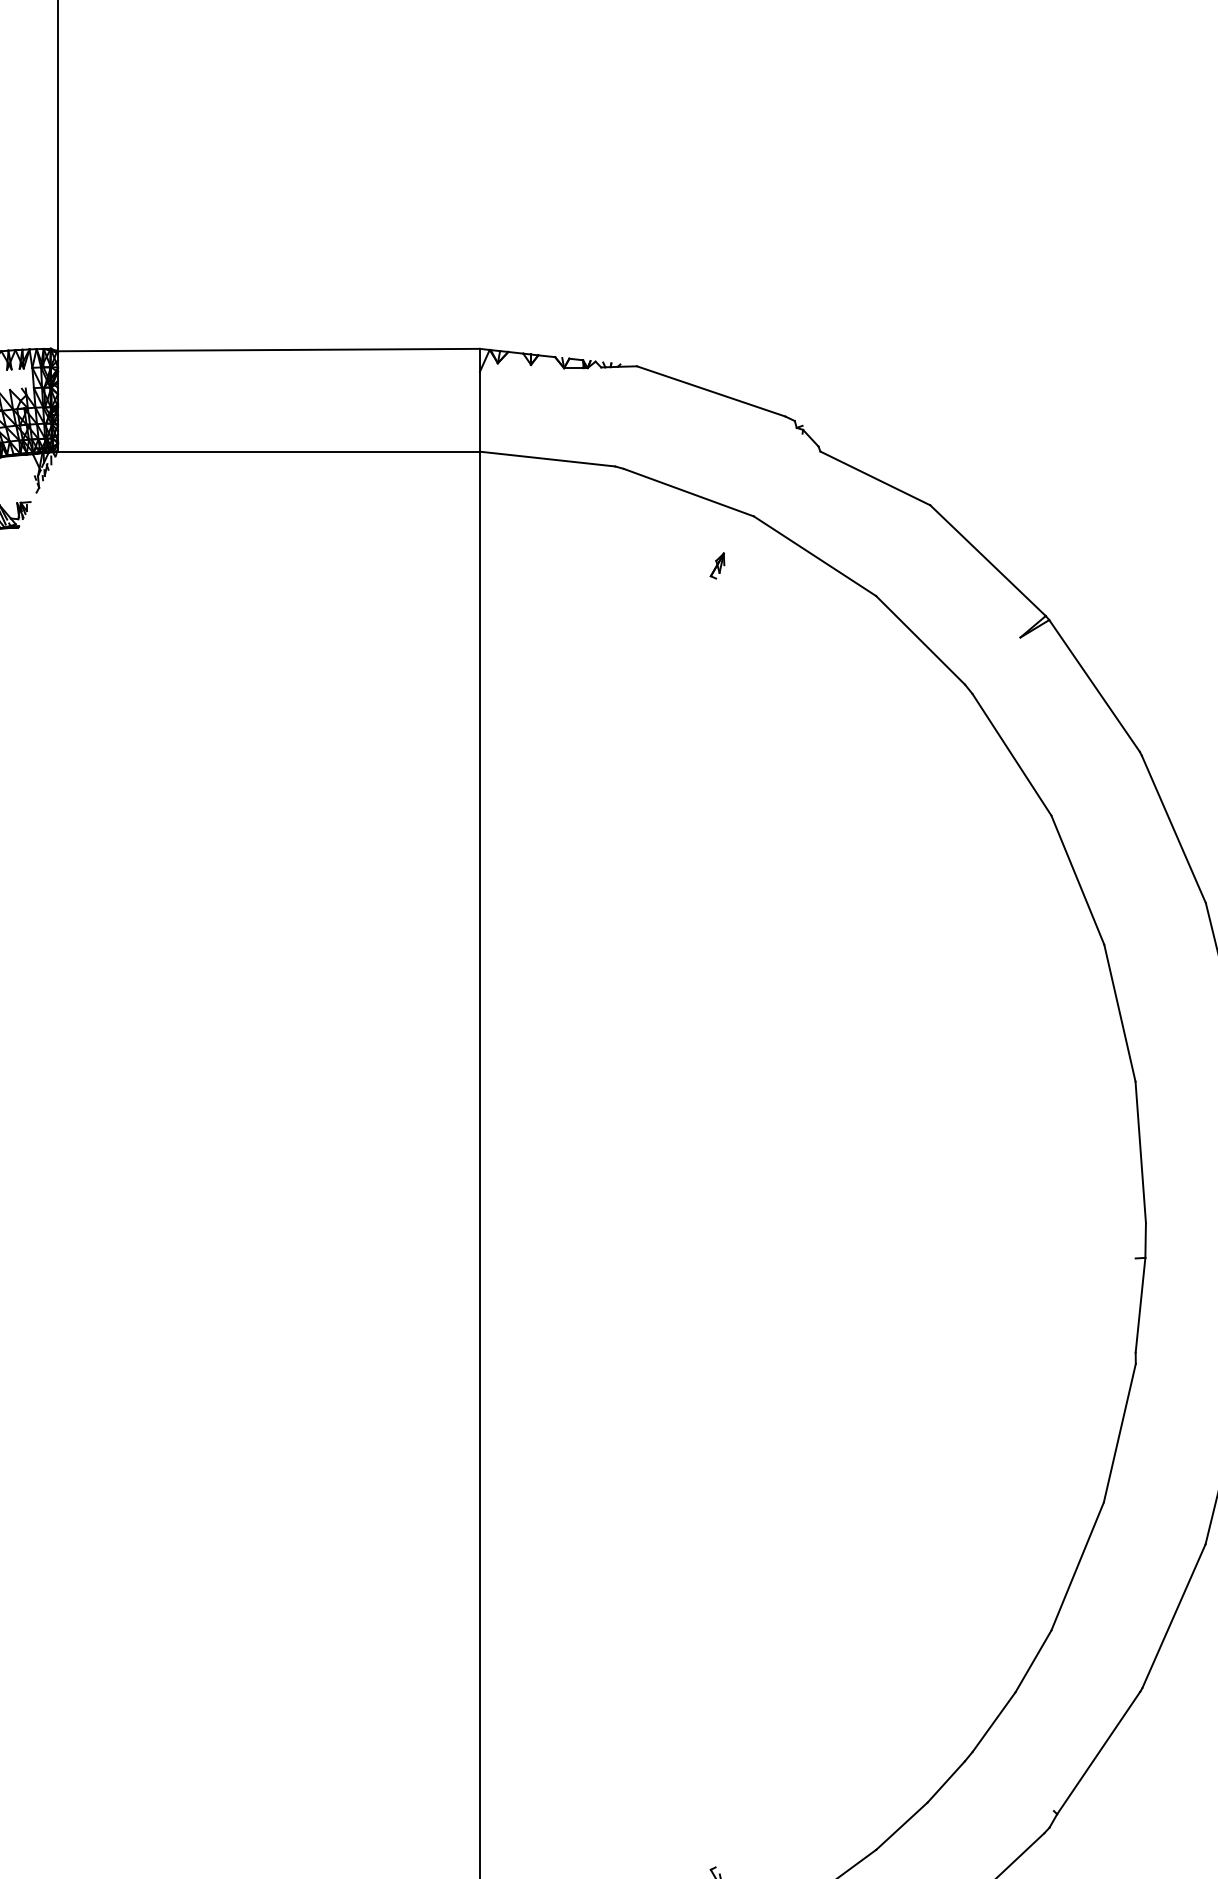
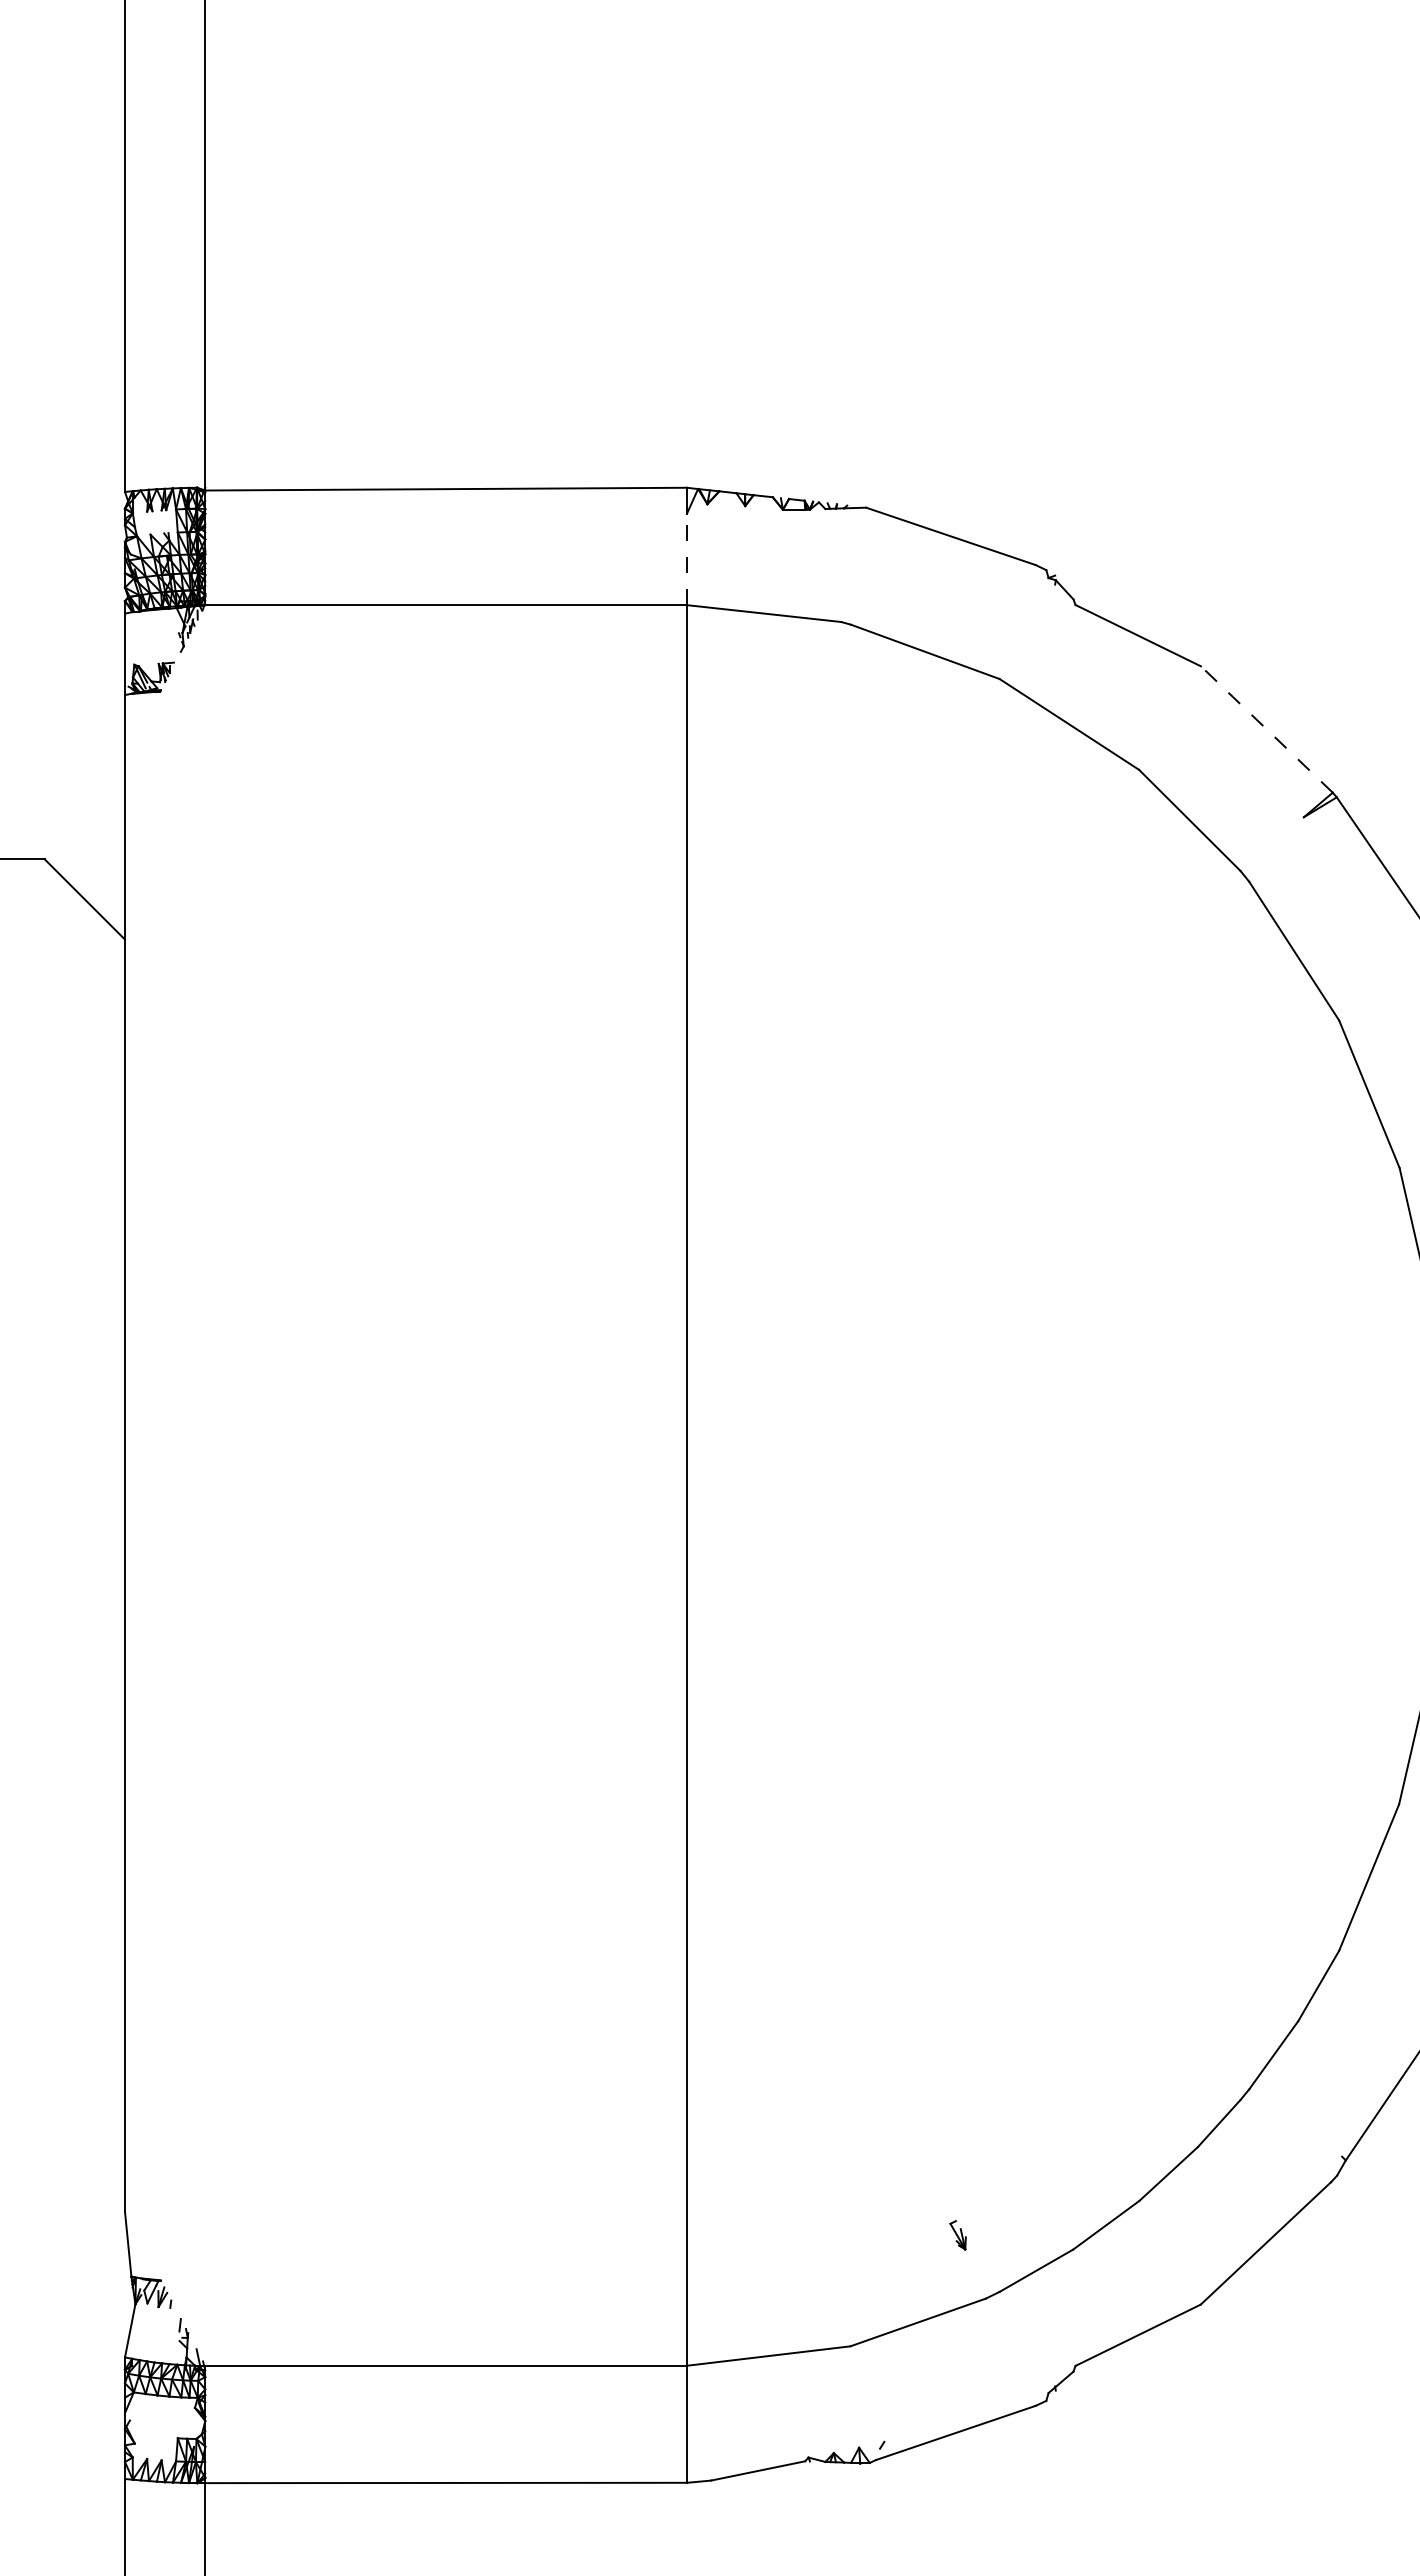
line: (479, 411) -> (686, 559), solid -> dashed
line: (987, 560) -> (1266, 729), solid -> dashed
part: (716, 565) -> (957, 735), removed

